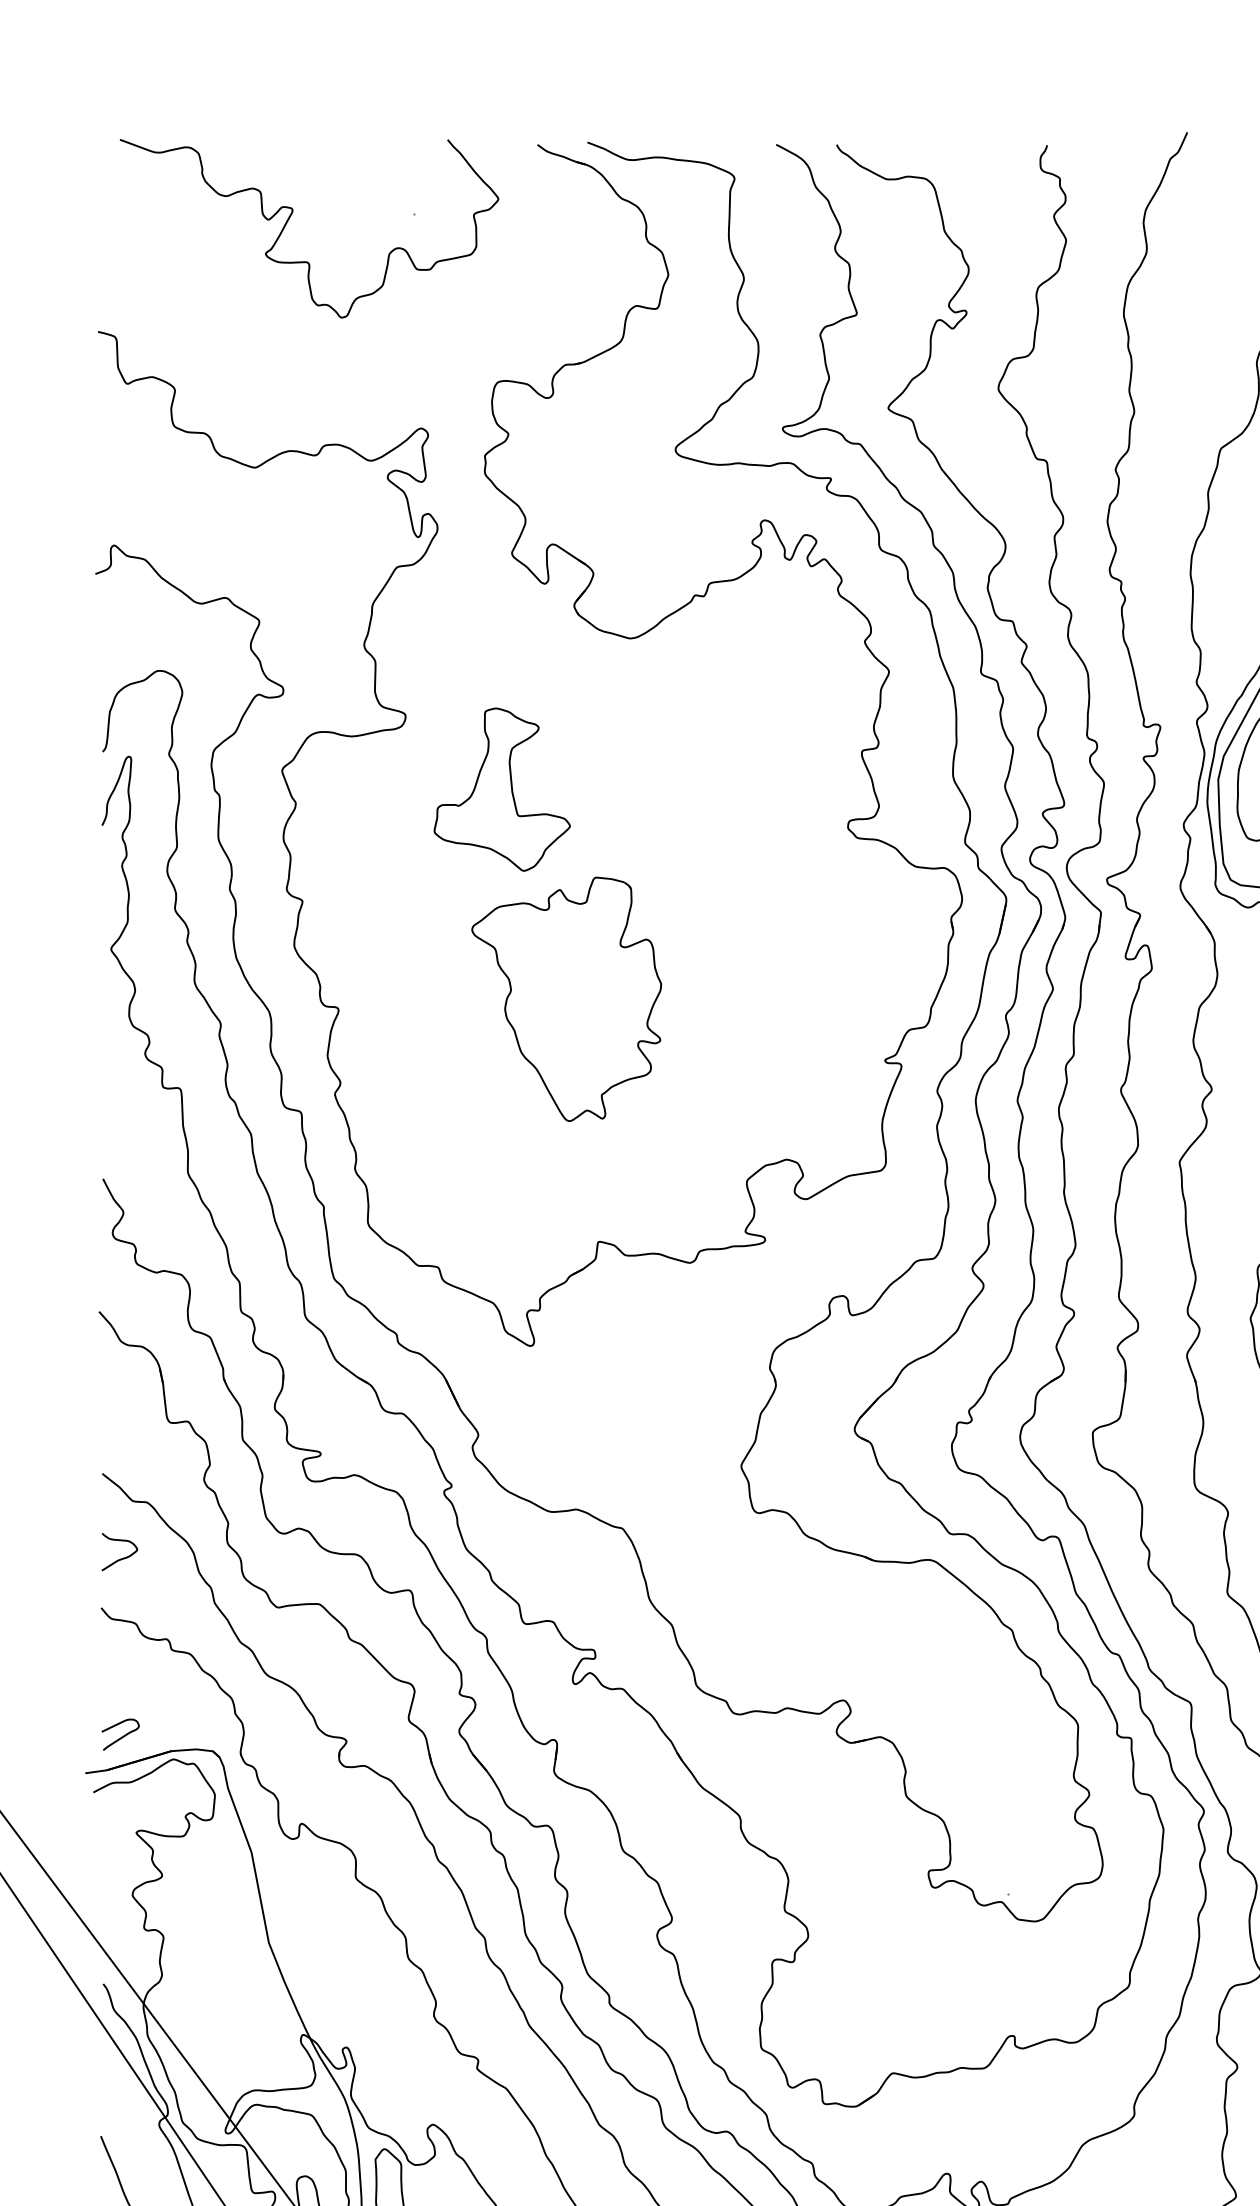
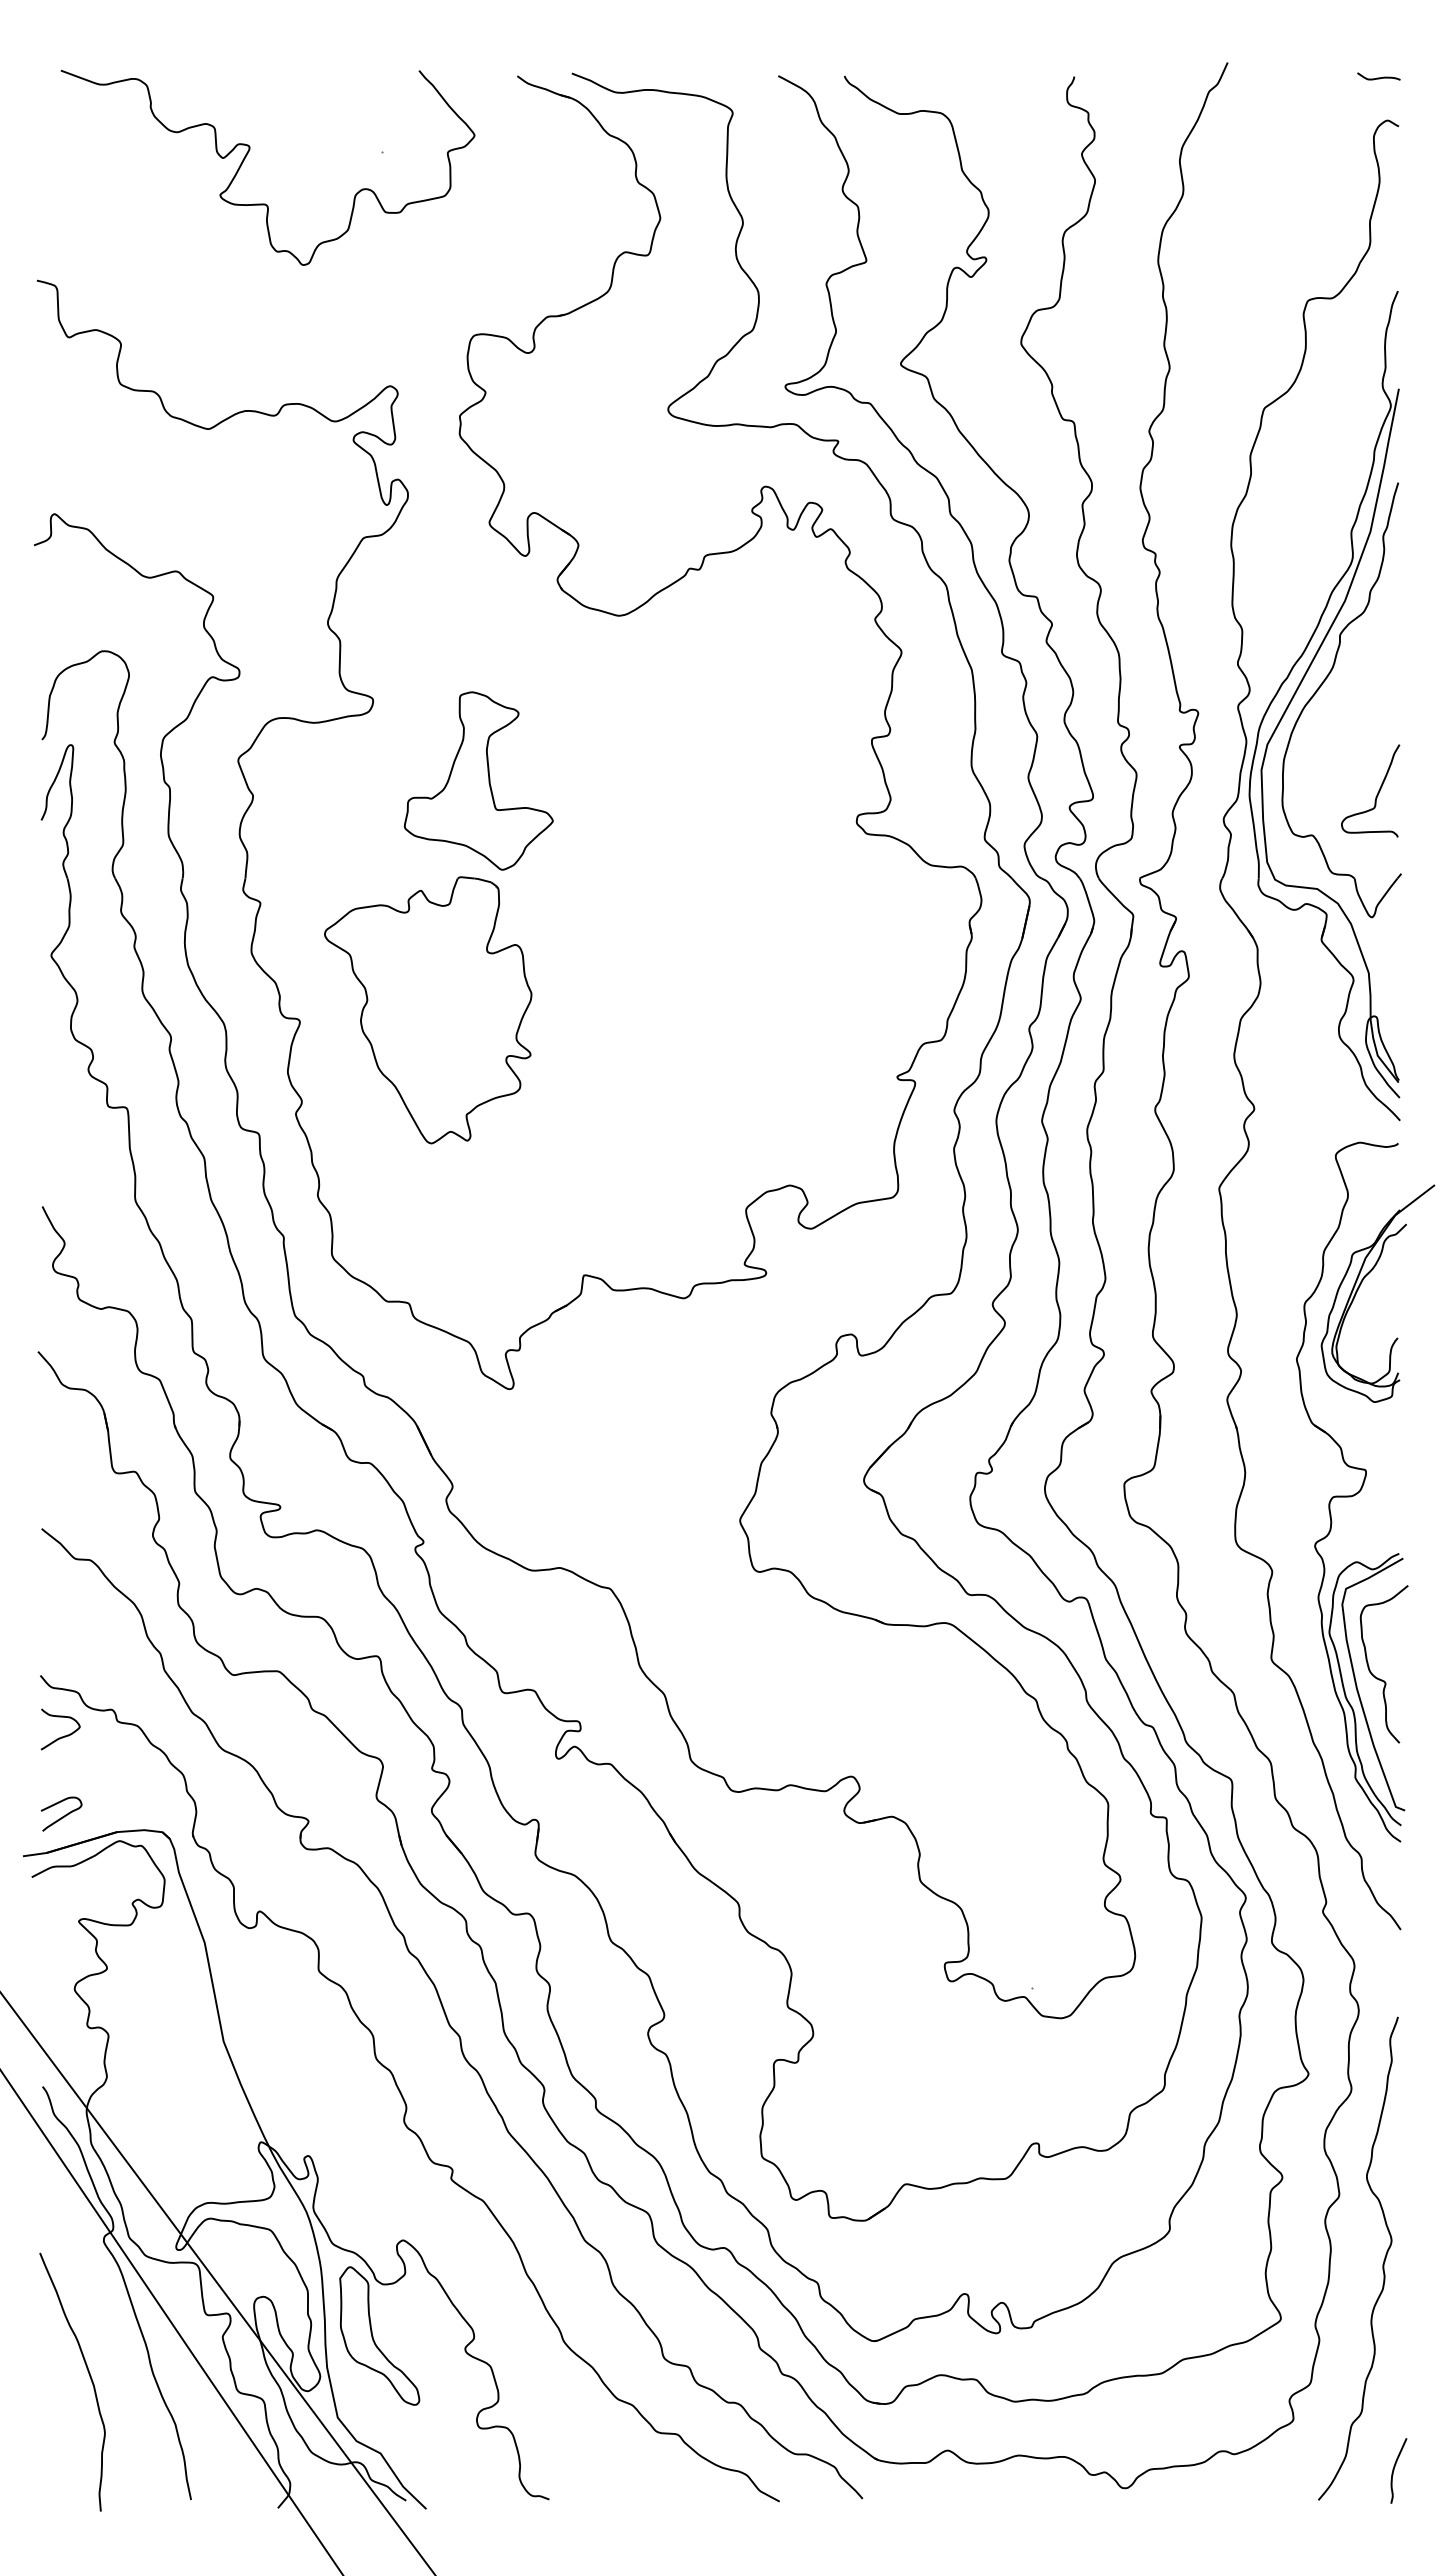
part: (566, 999) -> (428, 1010), moved
curve: (120, 1558) -> (61, 1736), moved

